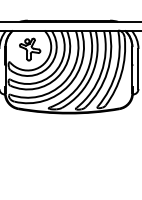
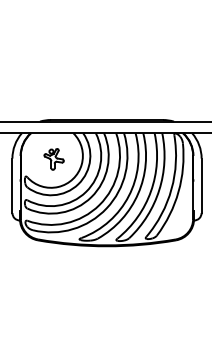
part: (29, 49) -> (53, 159), size x0.7

